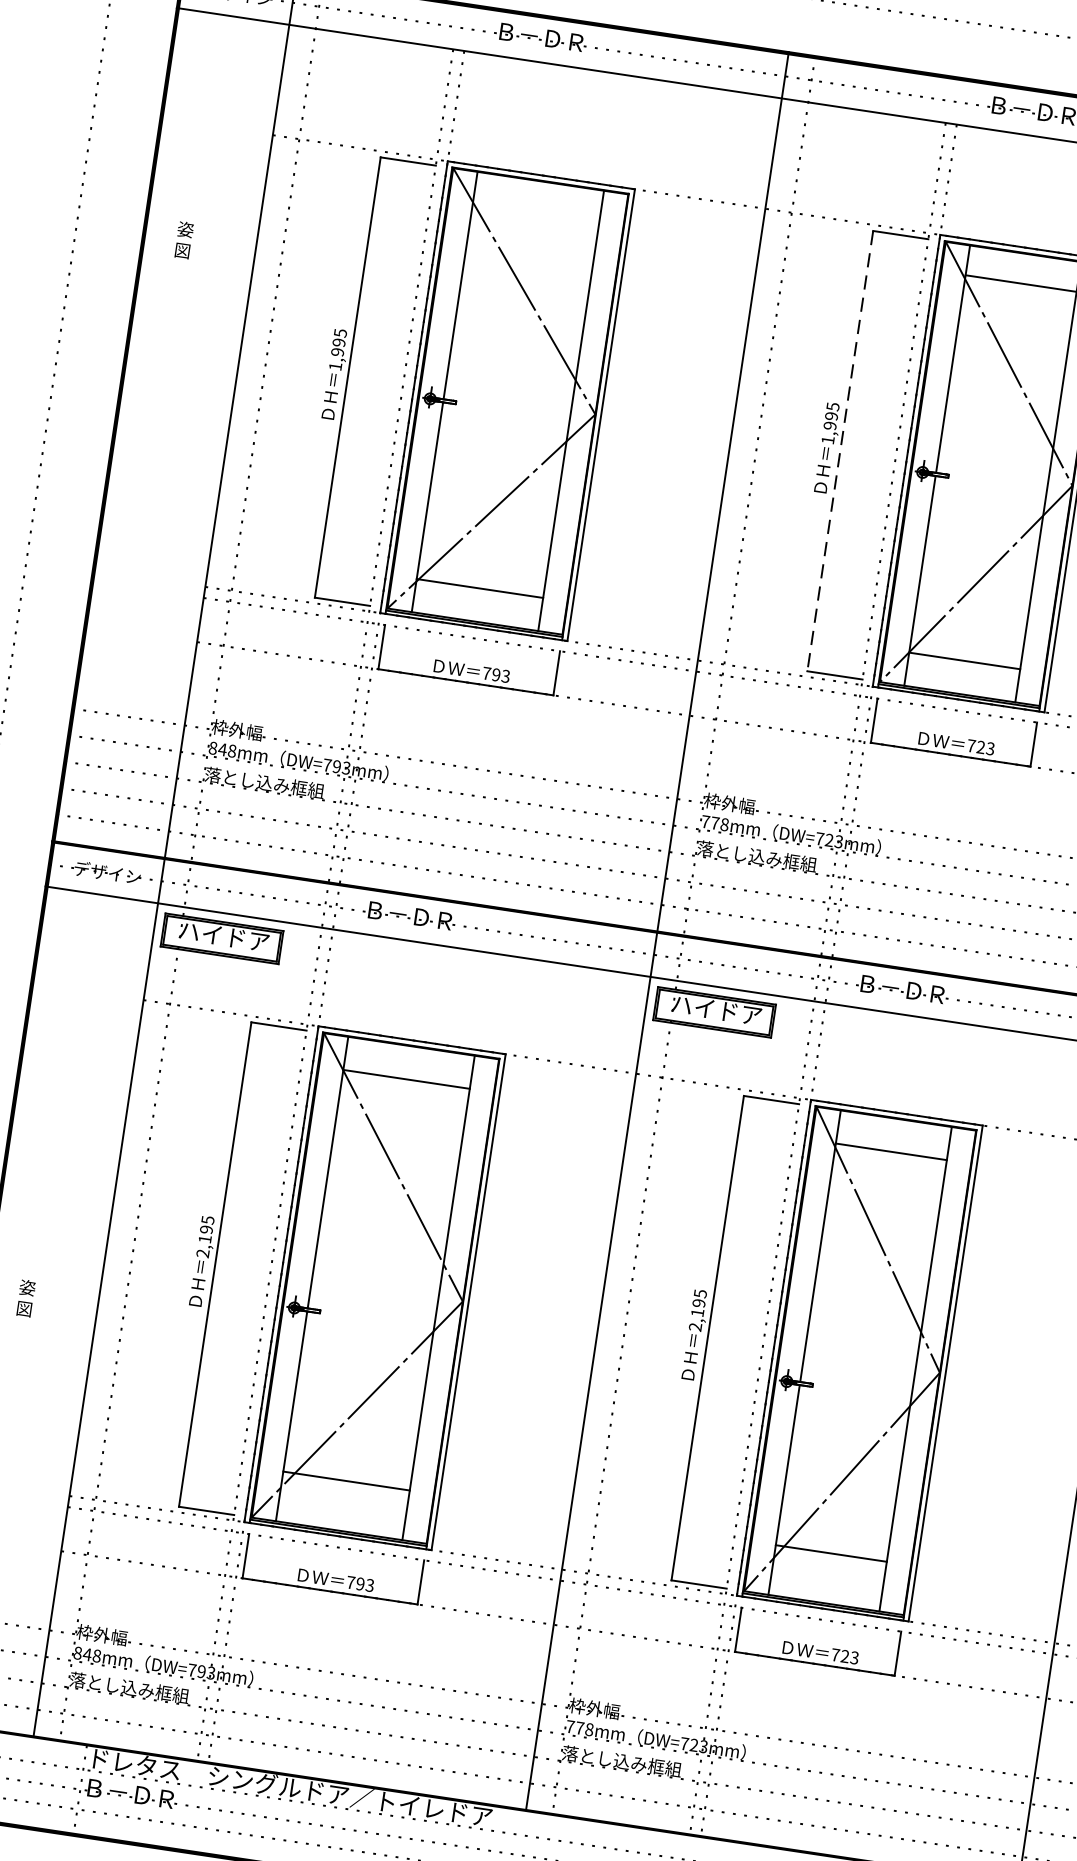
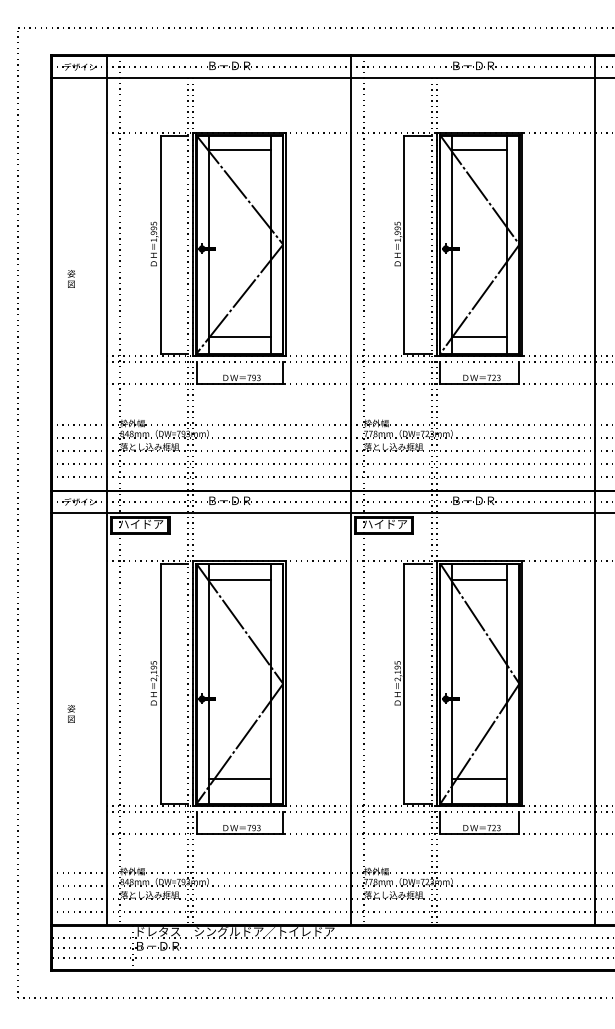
line: (535, 211) -> (239, 150), added
text: (184, 239) -> (71, 278), moved
line: (840, 450) -> (404, 244), dashed -> solid

